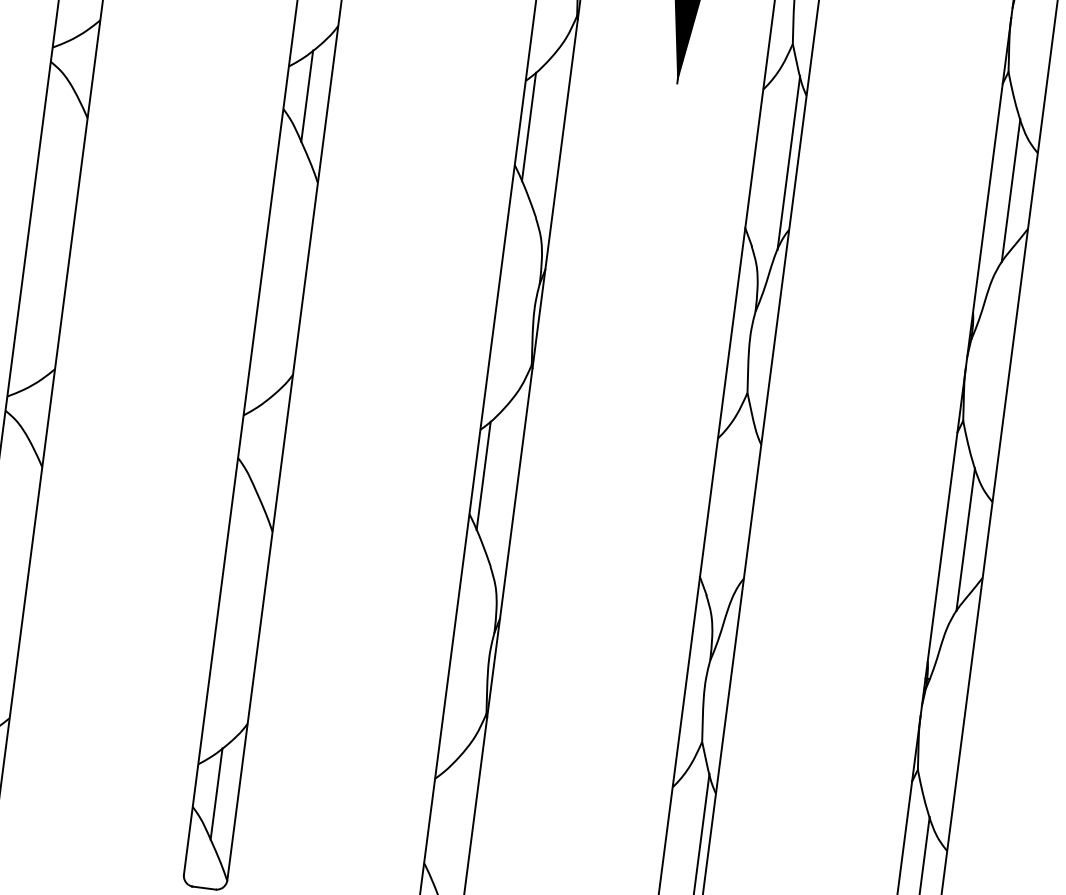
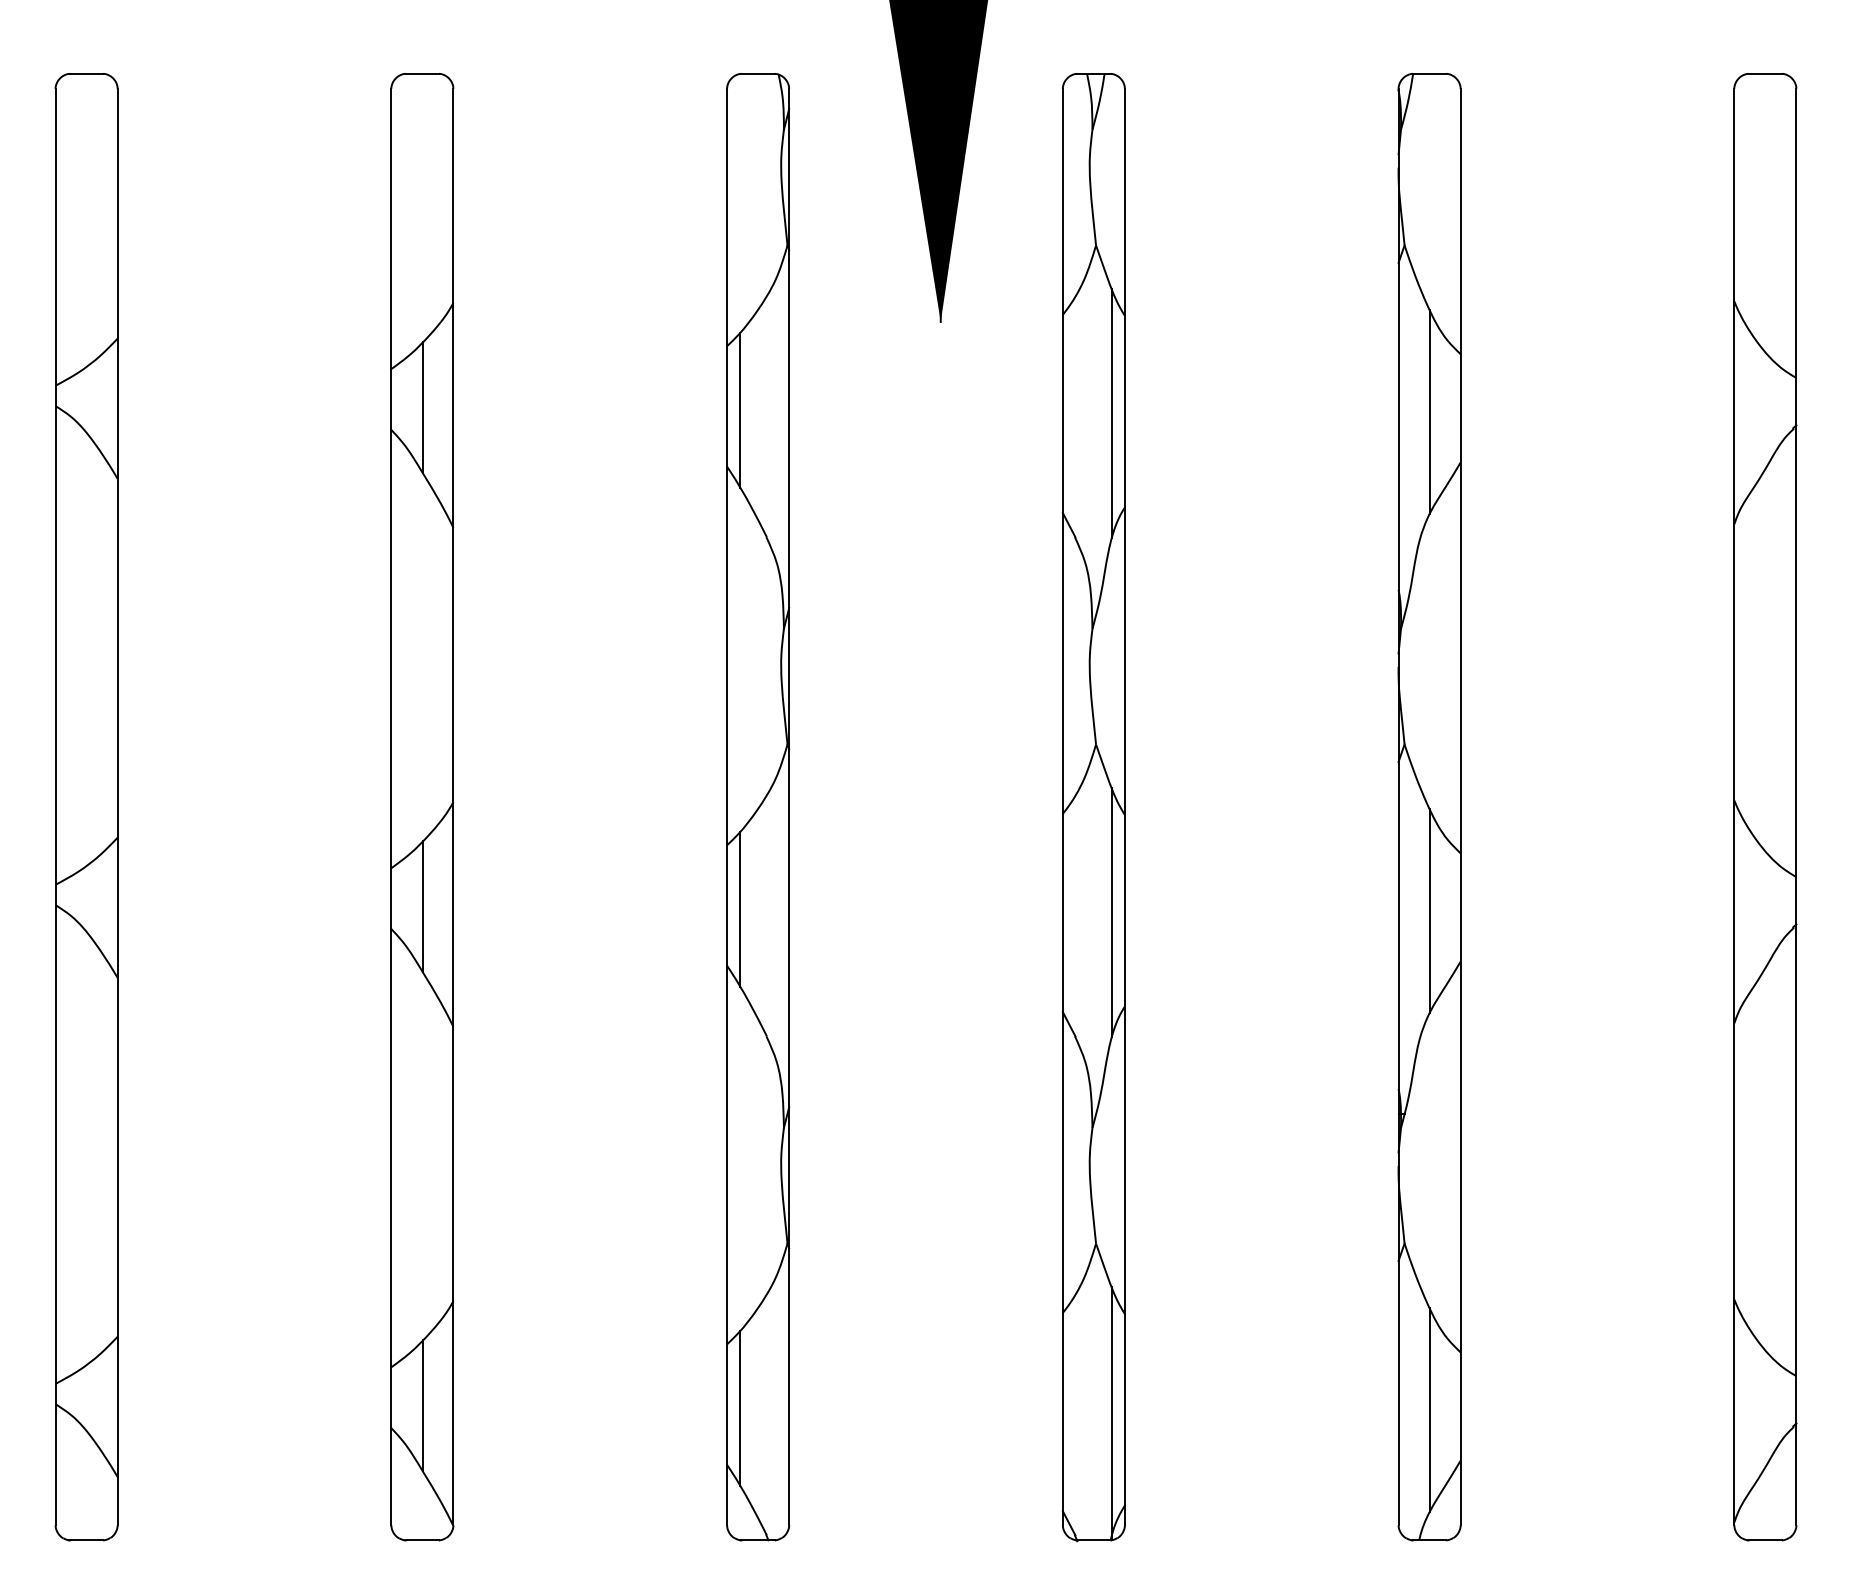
line: (261, 445) -> (422, 906), added
line: (743, 511) -> (1112, 912), added
line: (438, 824) -> (740, 1408), added

